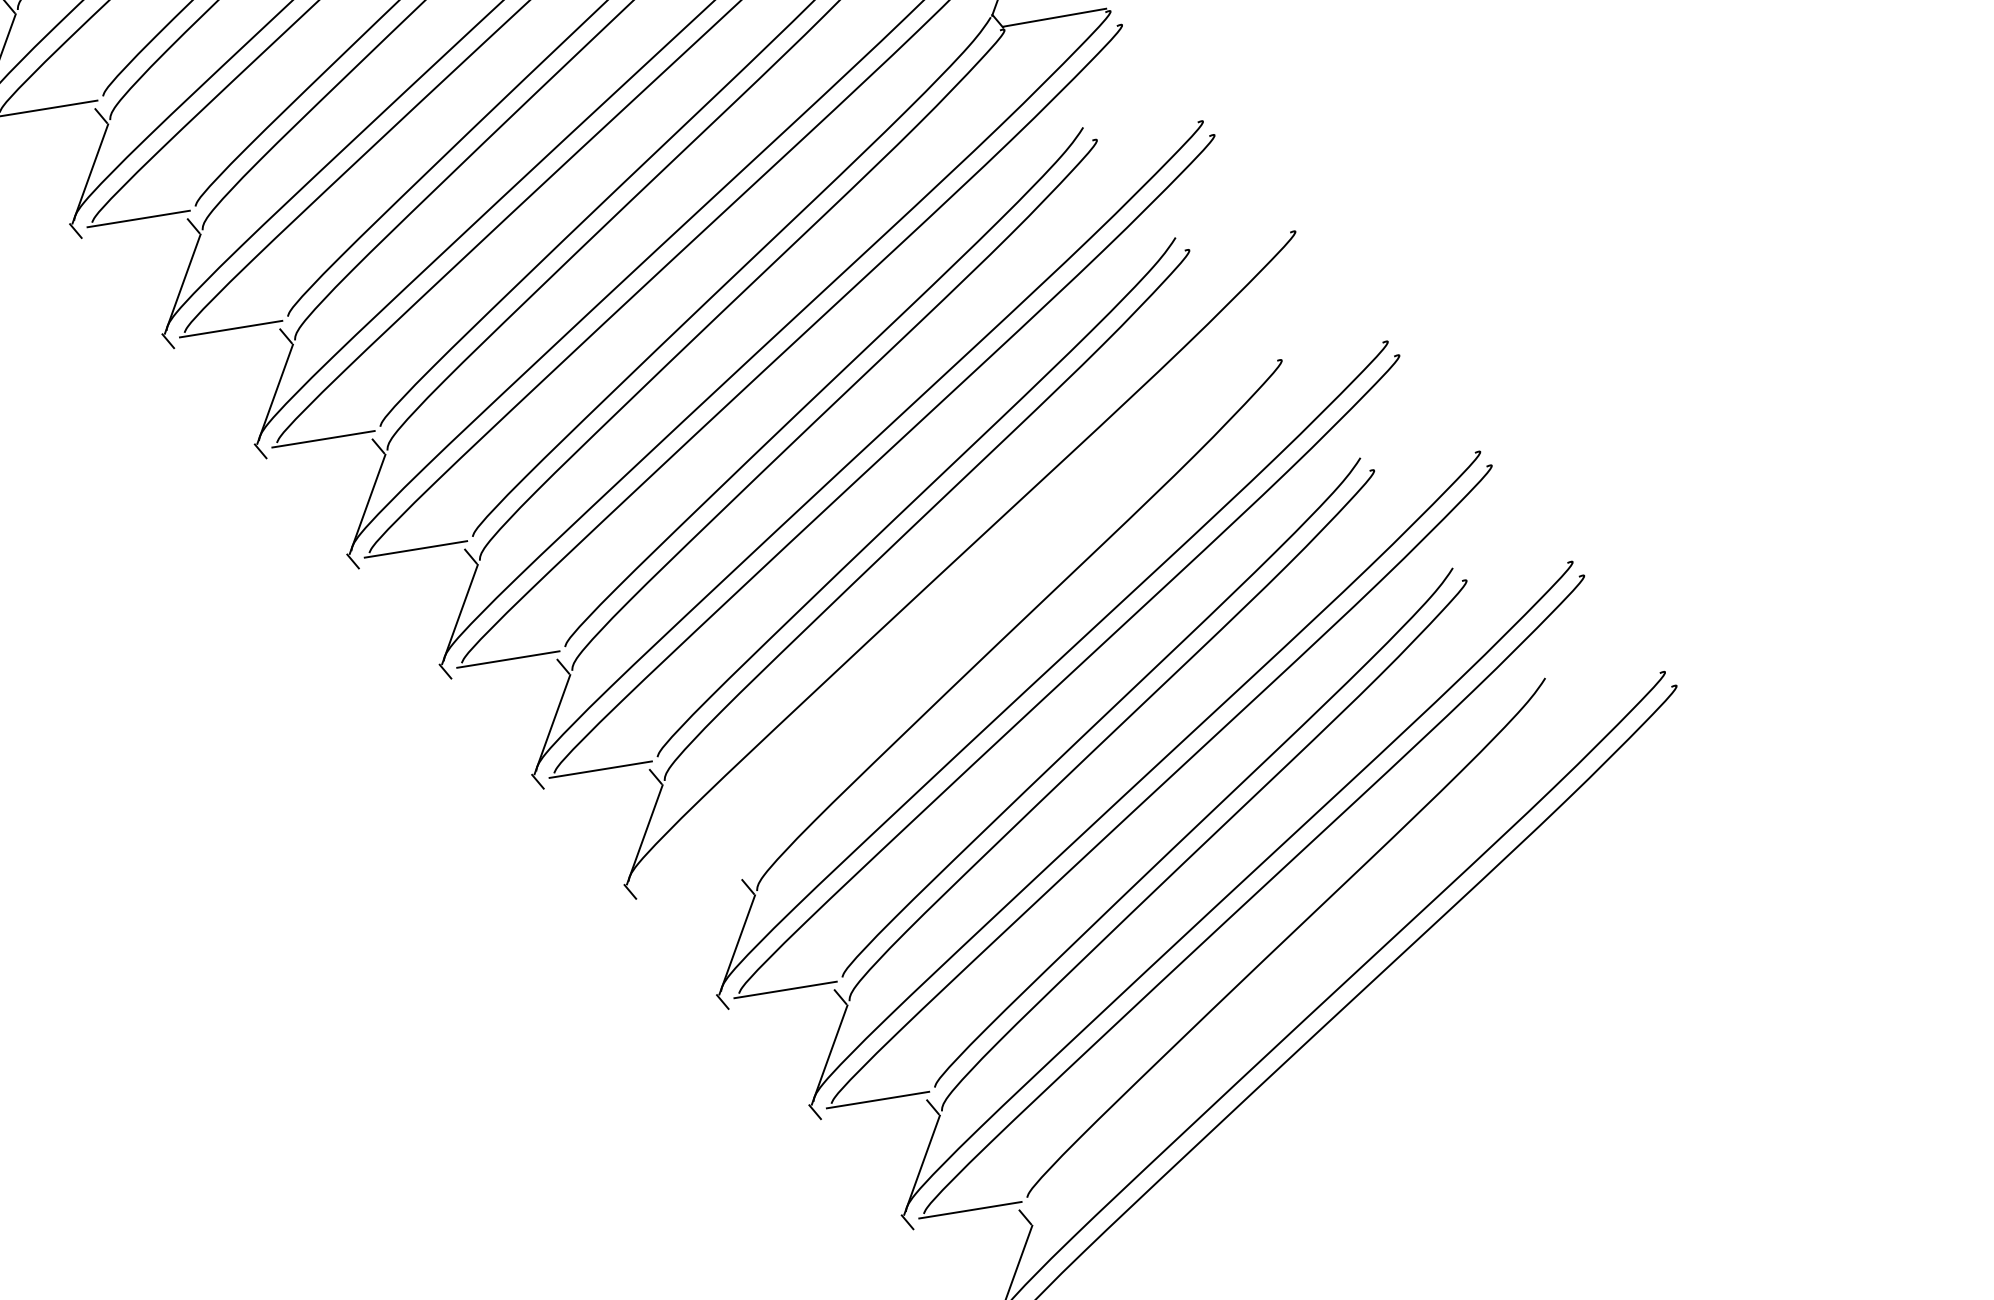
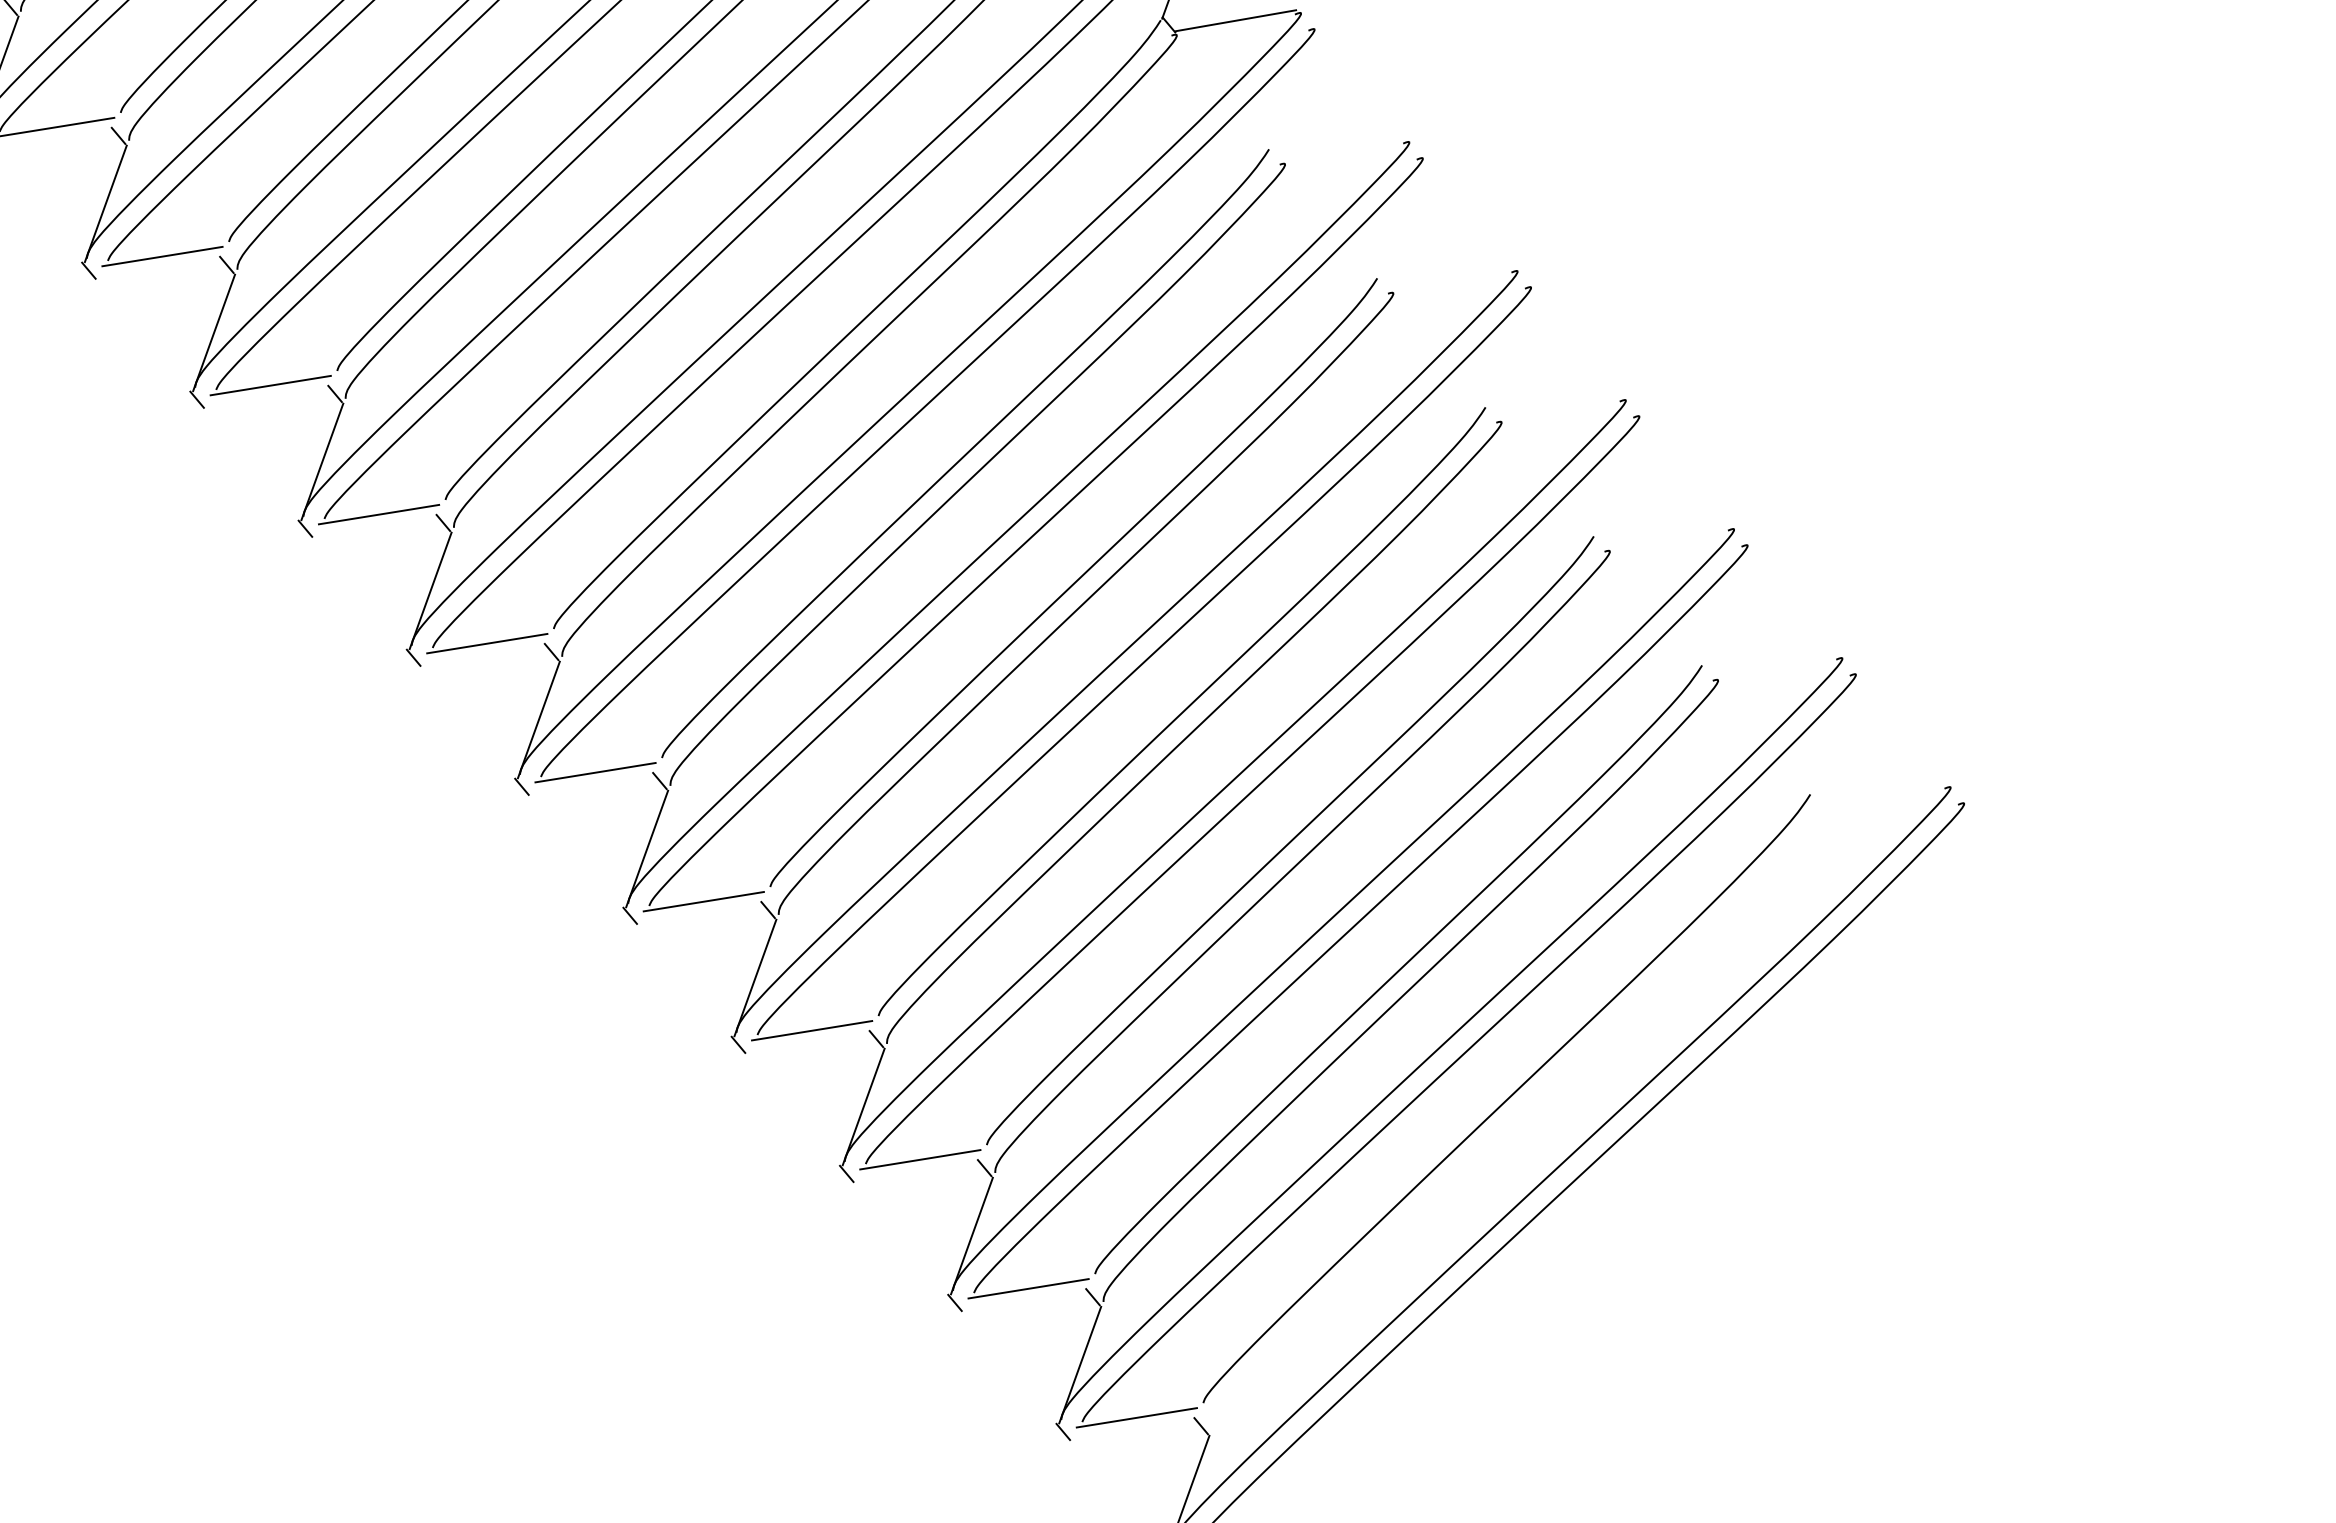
part: (974, 566) -> (1141, 663), added

